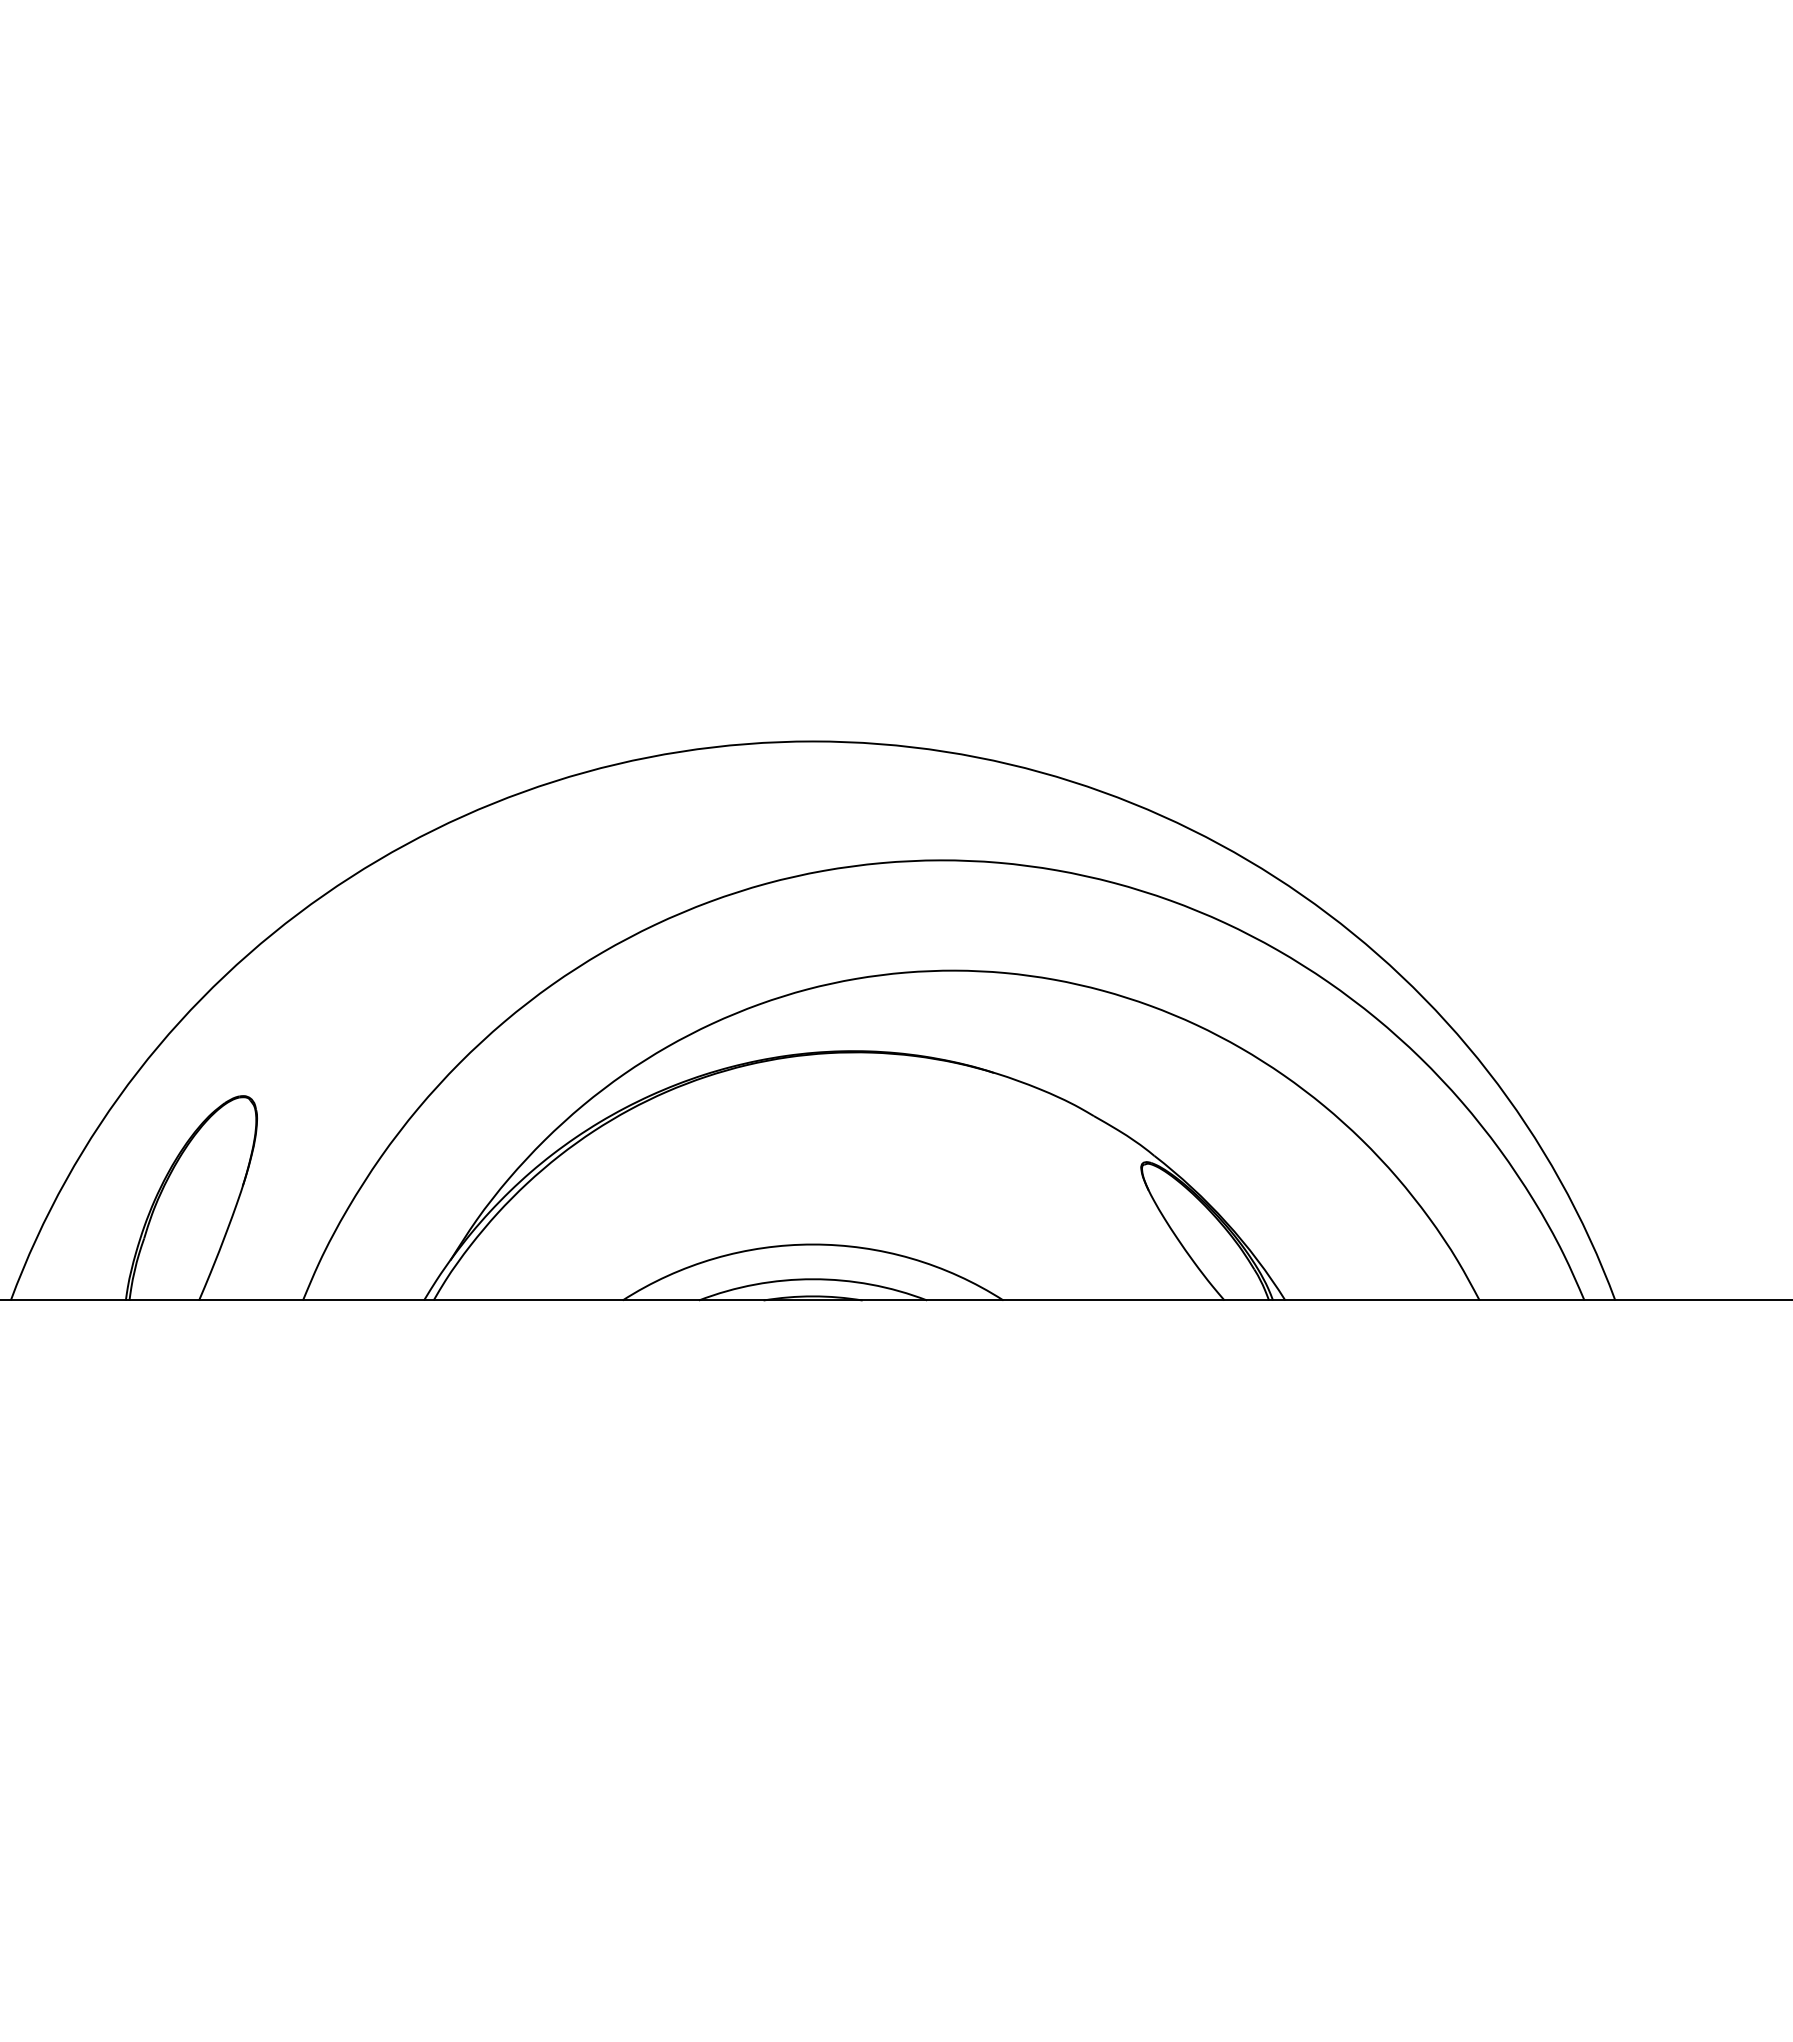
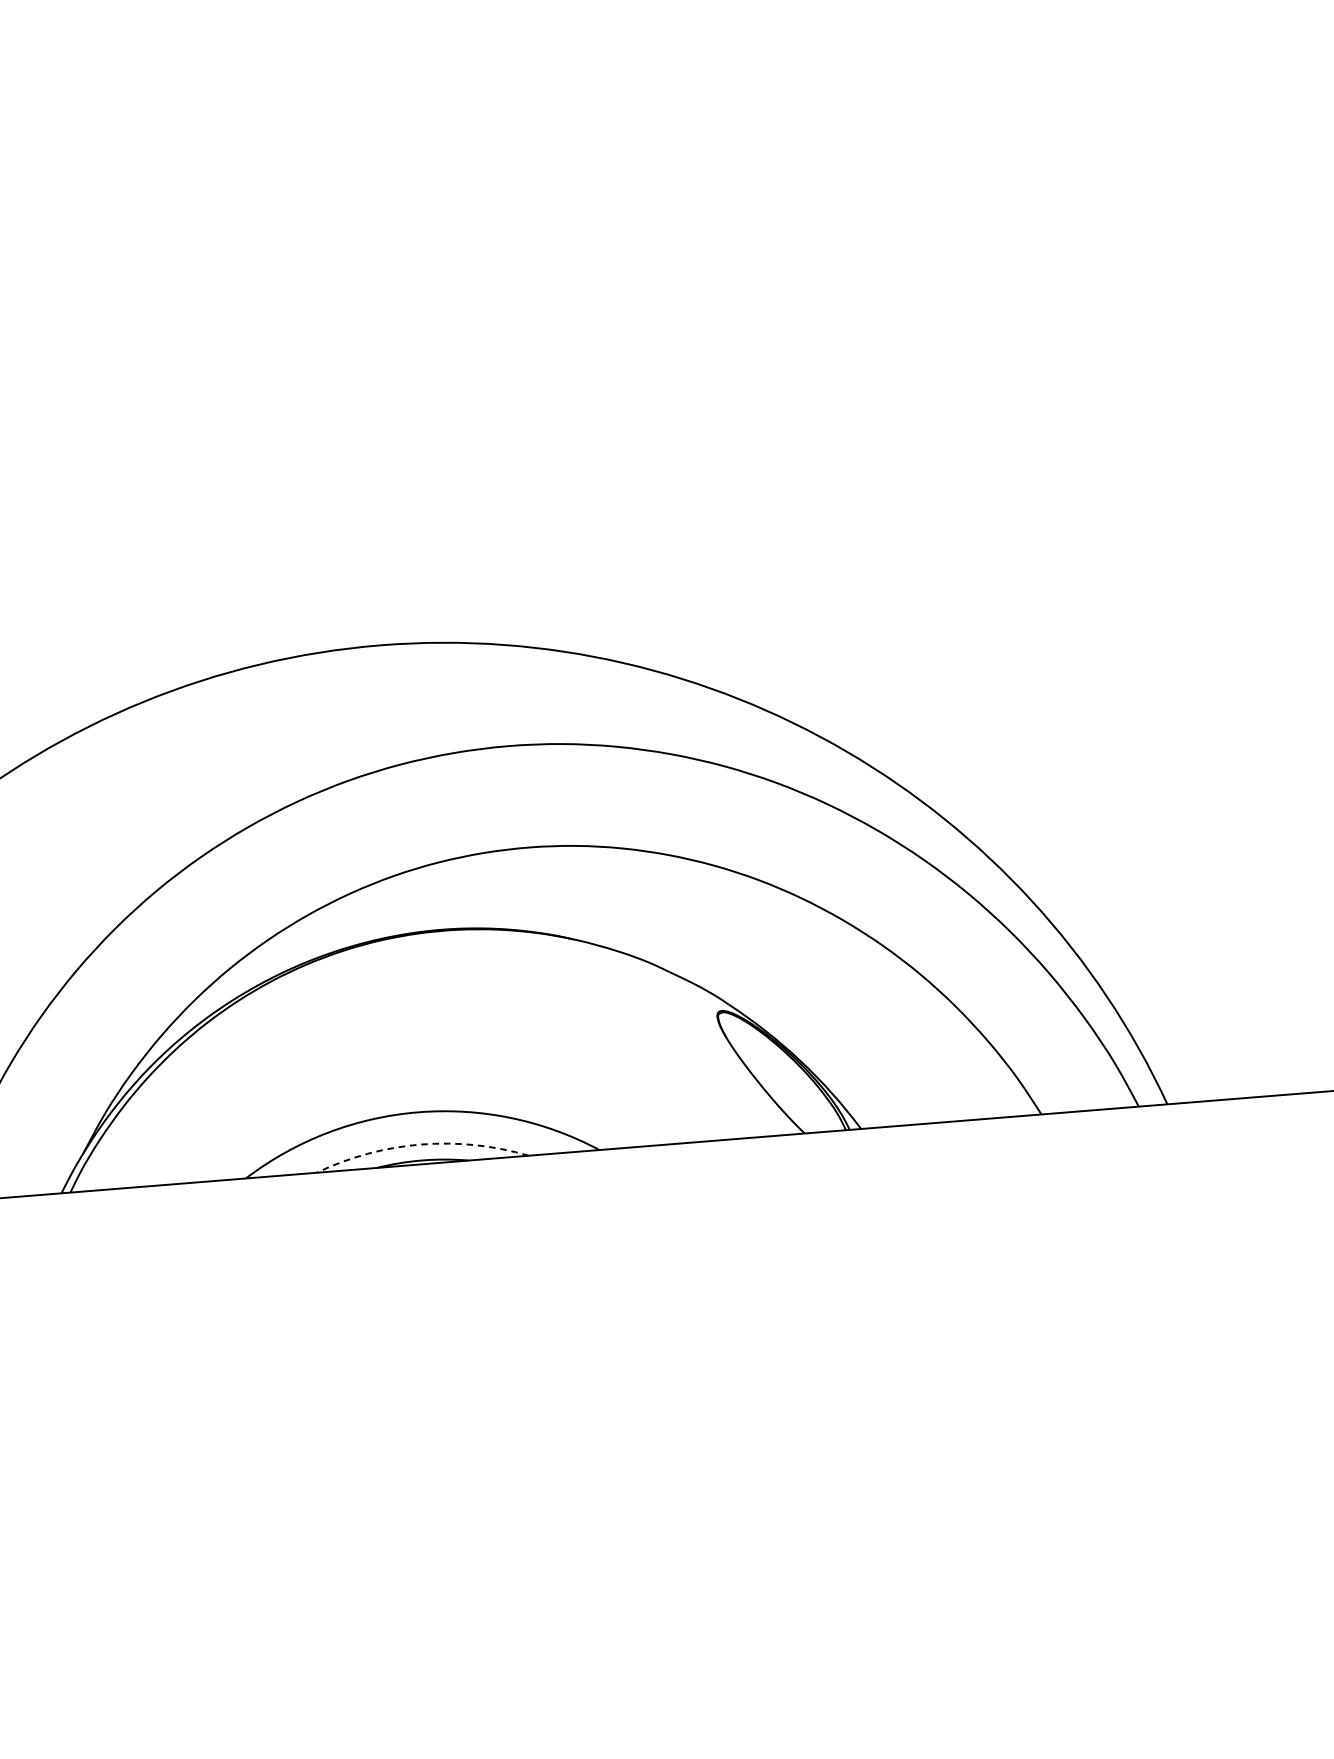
arc: (813, 1279) -> (421, 1144), solid -> dashed

